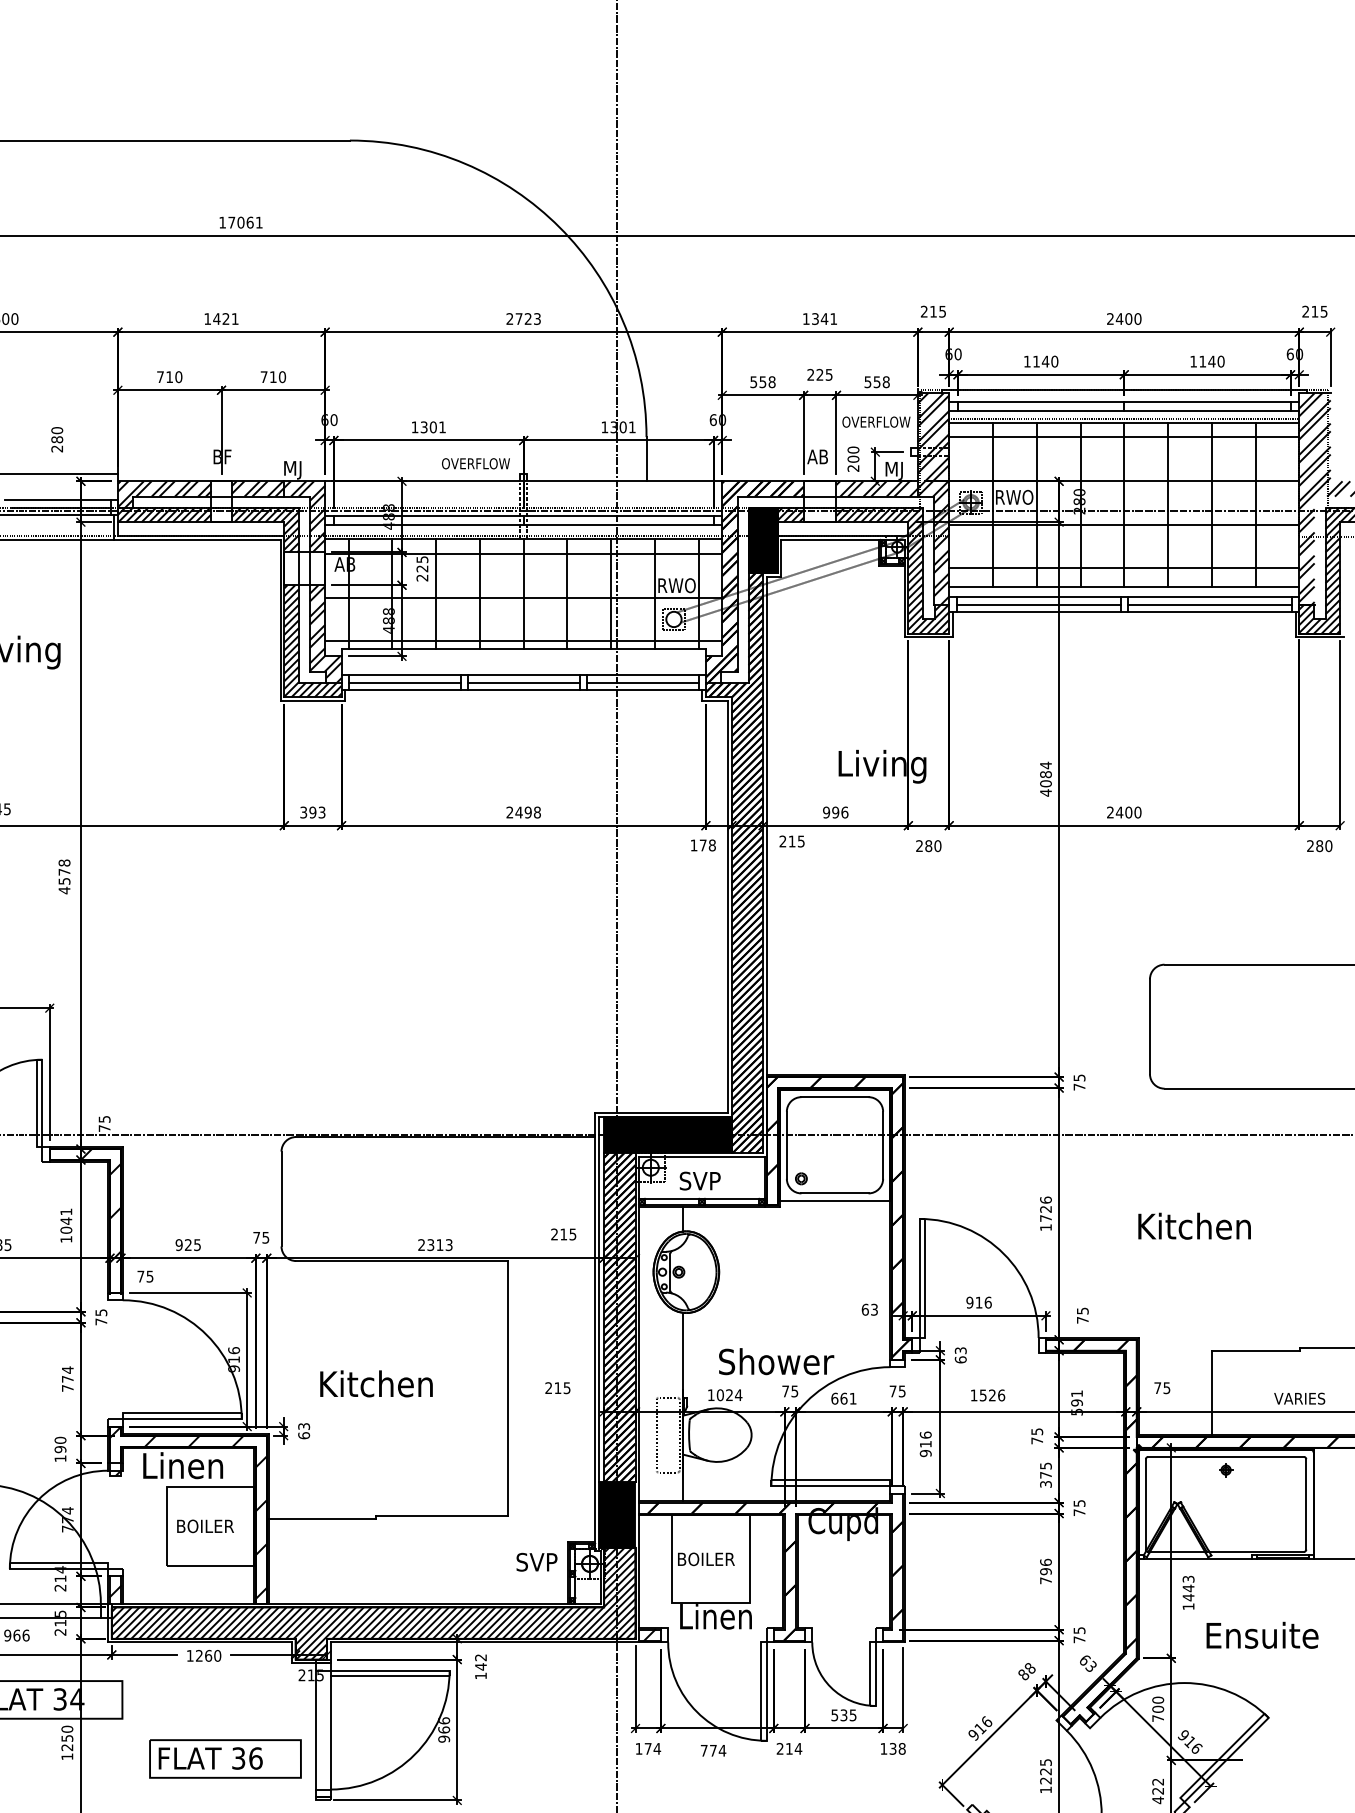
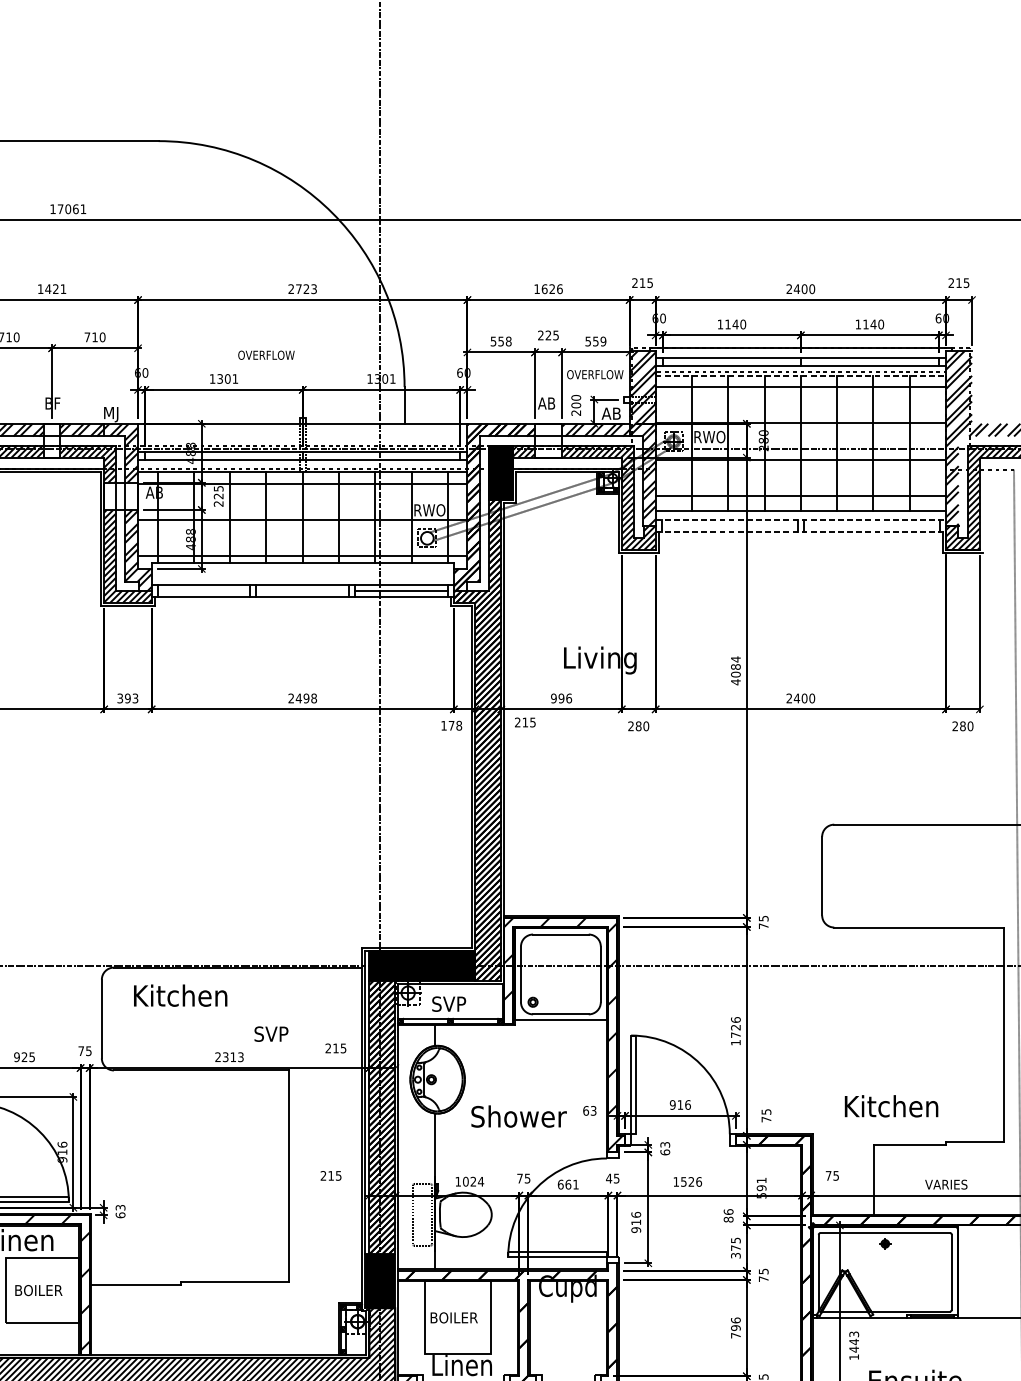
text: (824, 318) -> (552, 288), 1341 -> 1626
text: (885, 382) -> (602, 341), 558 -> 559
line: (1124, 423) -> (801, 375), solid -> dashed
text: (475, 463) -> (266, 355), moved
text: (895, 470) -> (611, 414), MJ -> AB
line: (1124, 597) -> (801, 520), solid -> dashed
line: (1038, 604) -> (729, 525), removed
line: (1209, 604) -> (871, 525), removed
line: (1124, 611) -> (801, 531), solid -> dashed
line: (404, 682) -> (203, 590), removed
line: (523, 682) -> (302, 590), removed
hatch: (837, 1217) -> (562, 1034), removed
text: (1194, 1225) -> (891, 1105), moved
text: (776, 1361) -> (519, 1116), moved
text: (376, 1383) -> (180, 995), moved
text: (892, 1391) -> (608, 1178), 75 -> 45
text: (1037, 1436) -> (728, 1215), 75 -> 86
text: (536, 1561) -> (271, 1033), moved

